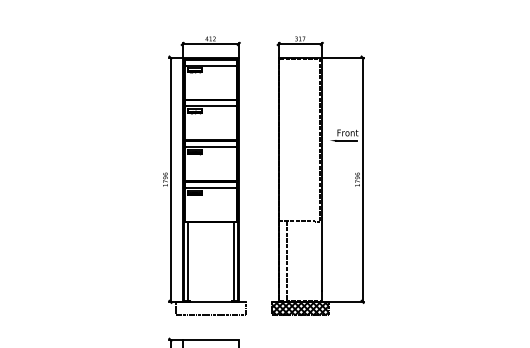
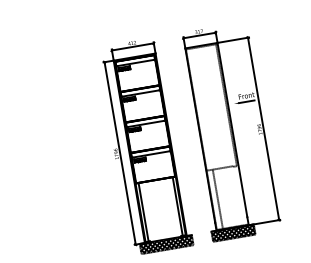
hatch: (210, 308) -> (166, 244), added

